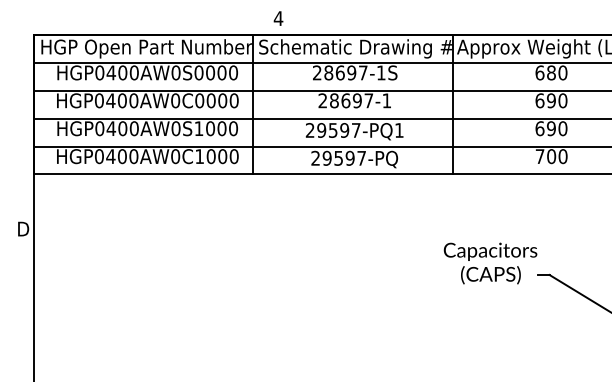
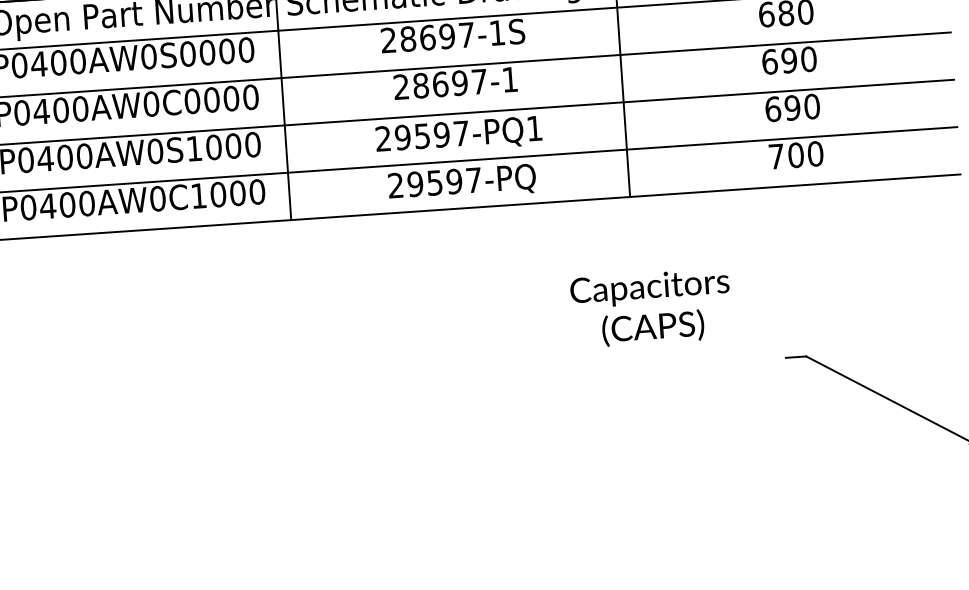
text: (490, 263) -> (651, 308), moved

